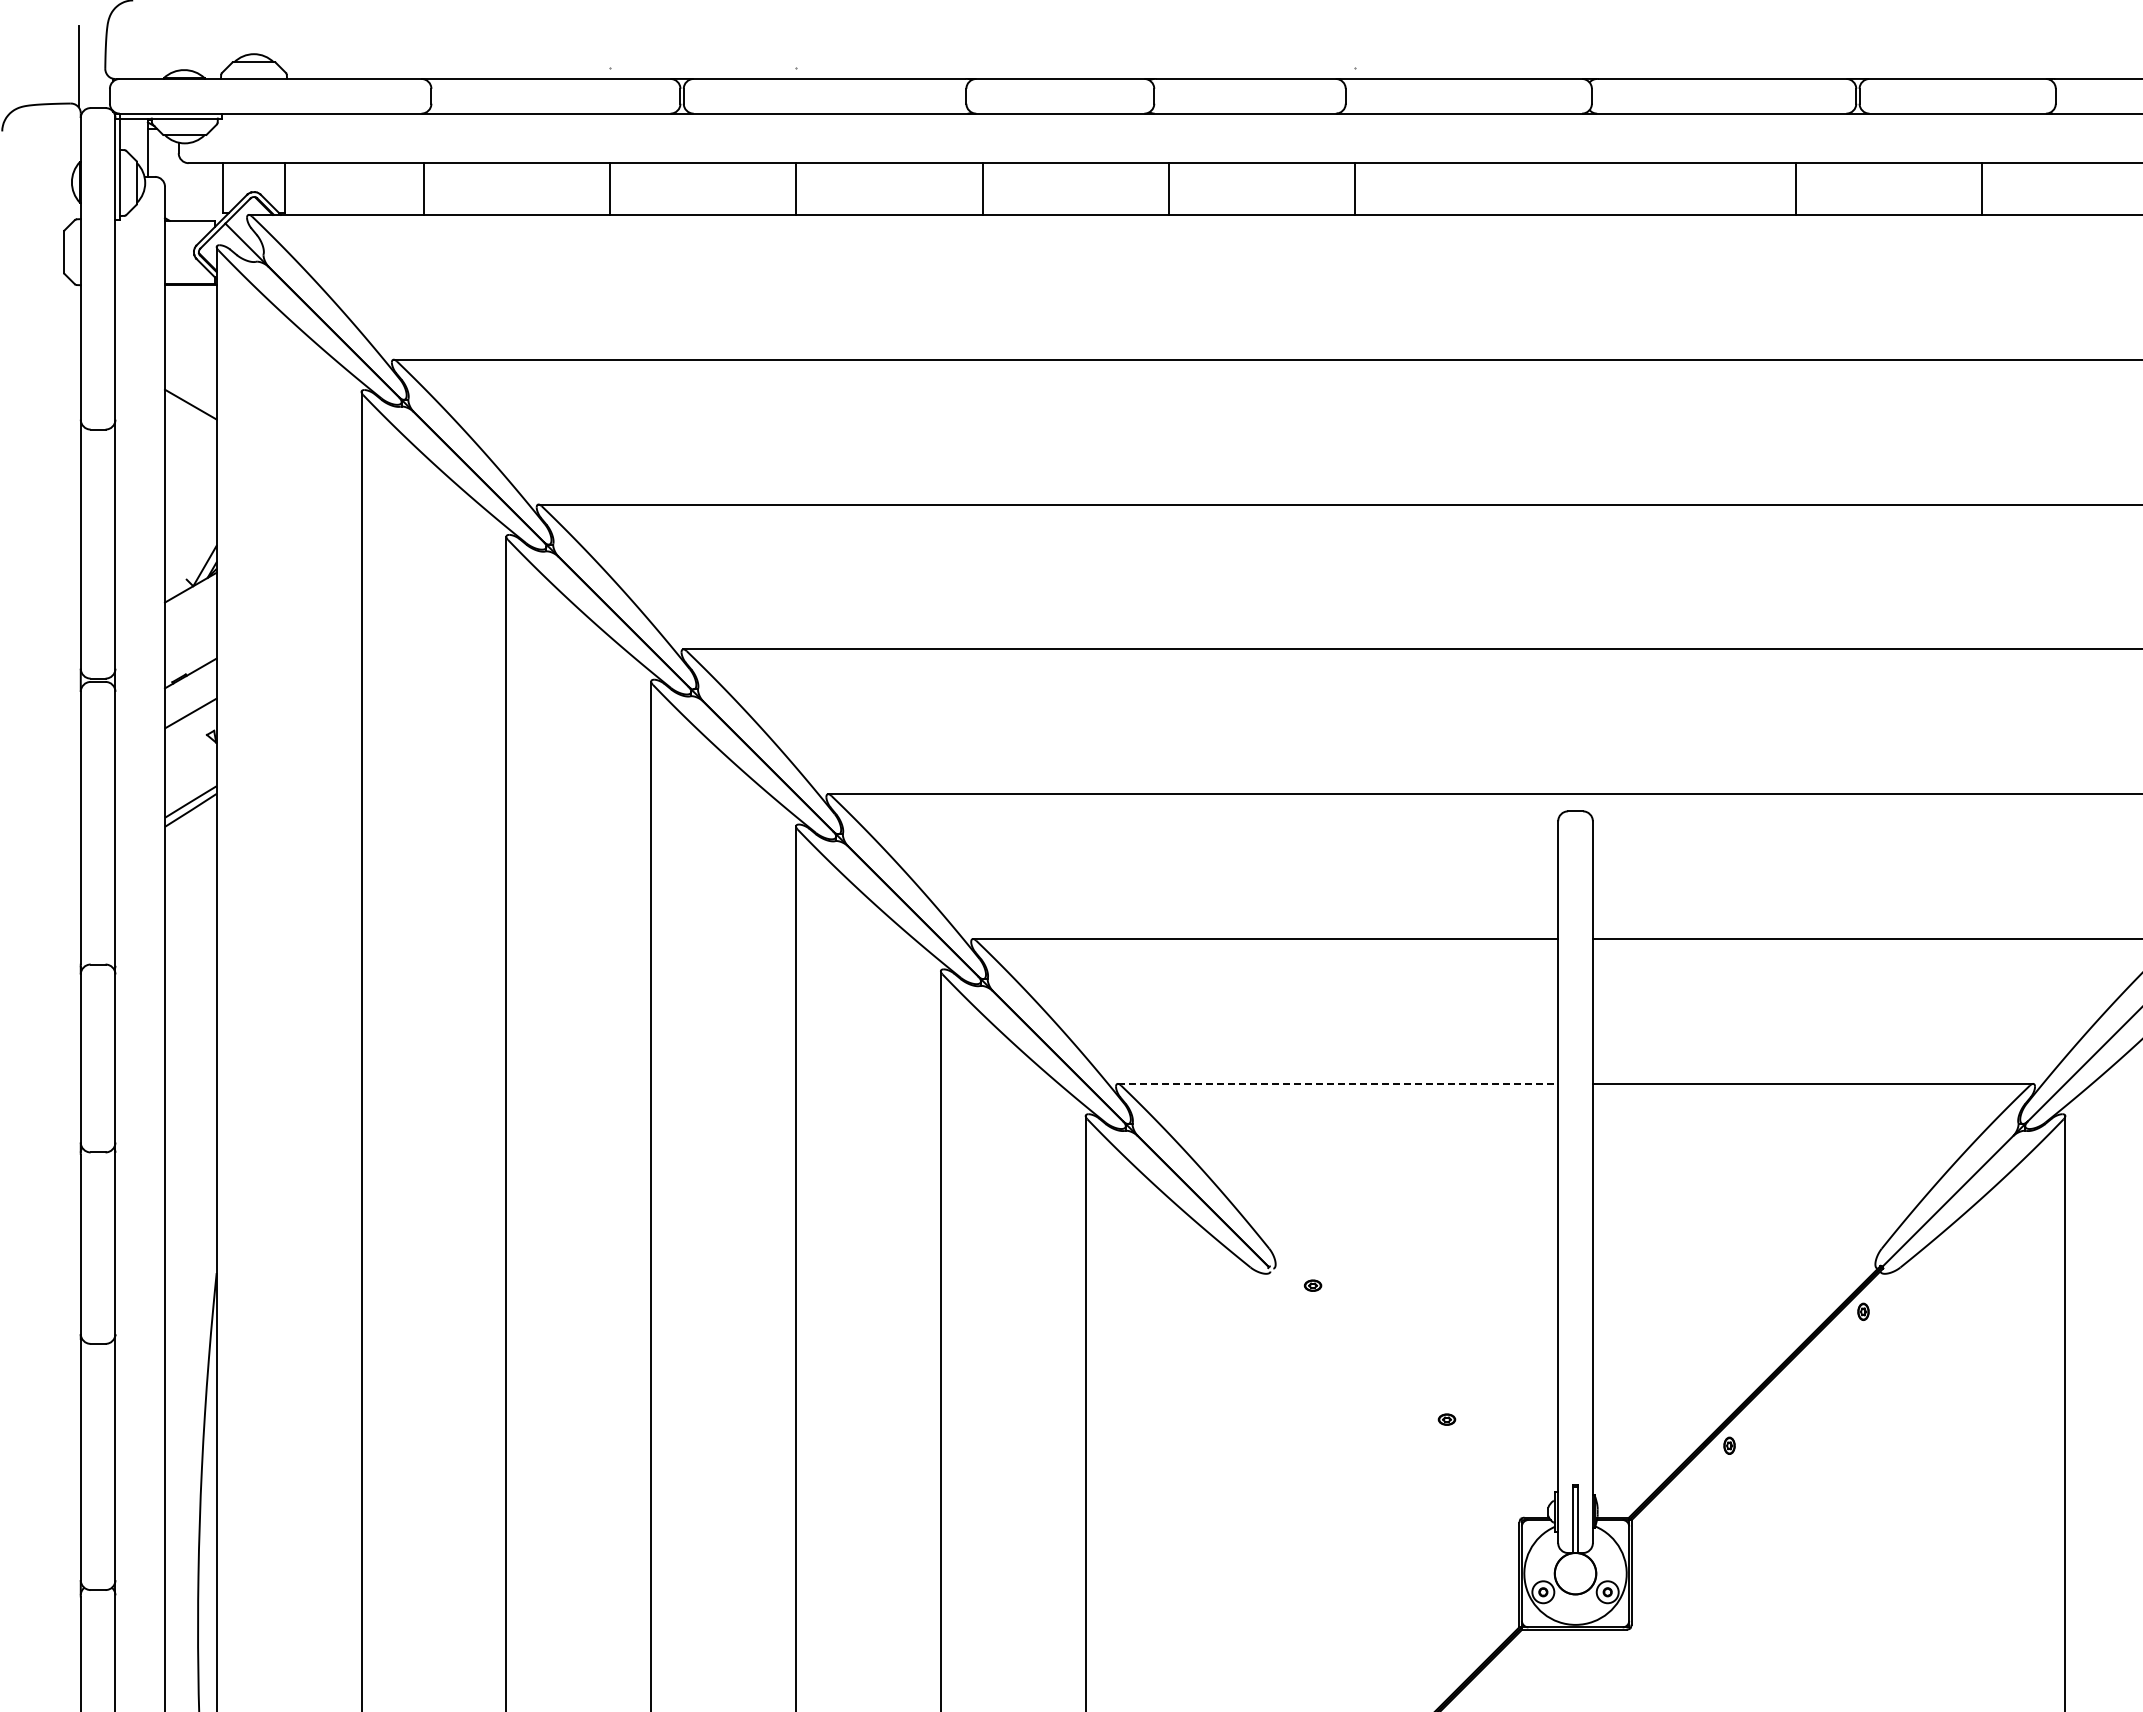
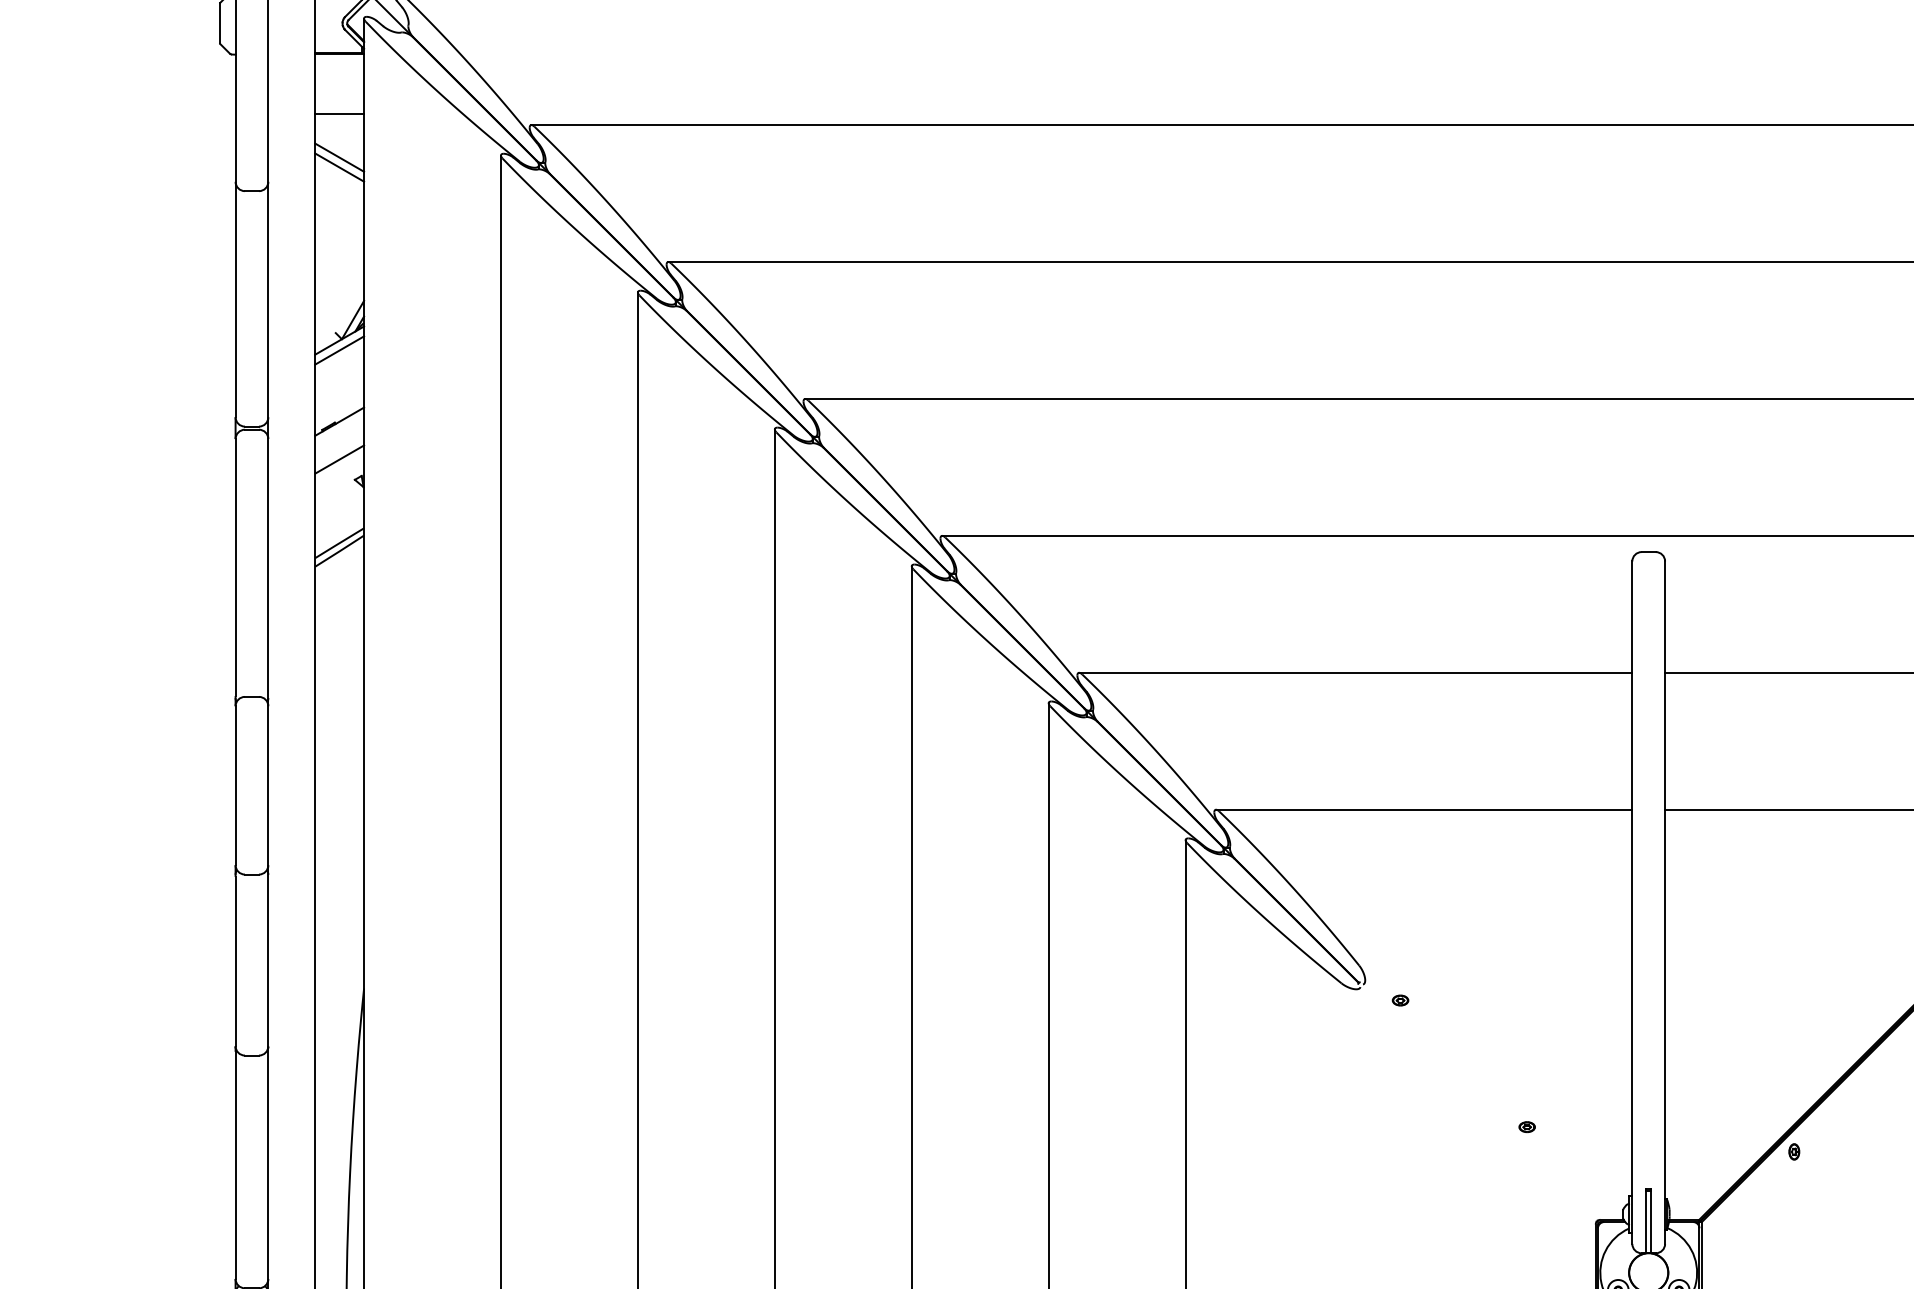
line: (190, 347) -> (339, 113), added
line: (190, 394) -> (339, 157), added
line: (190, 598) -> (339, 350), added
line: (1338, 1083) -> (1424, 809), dashed -> solid

